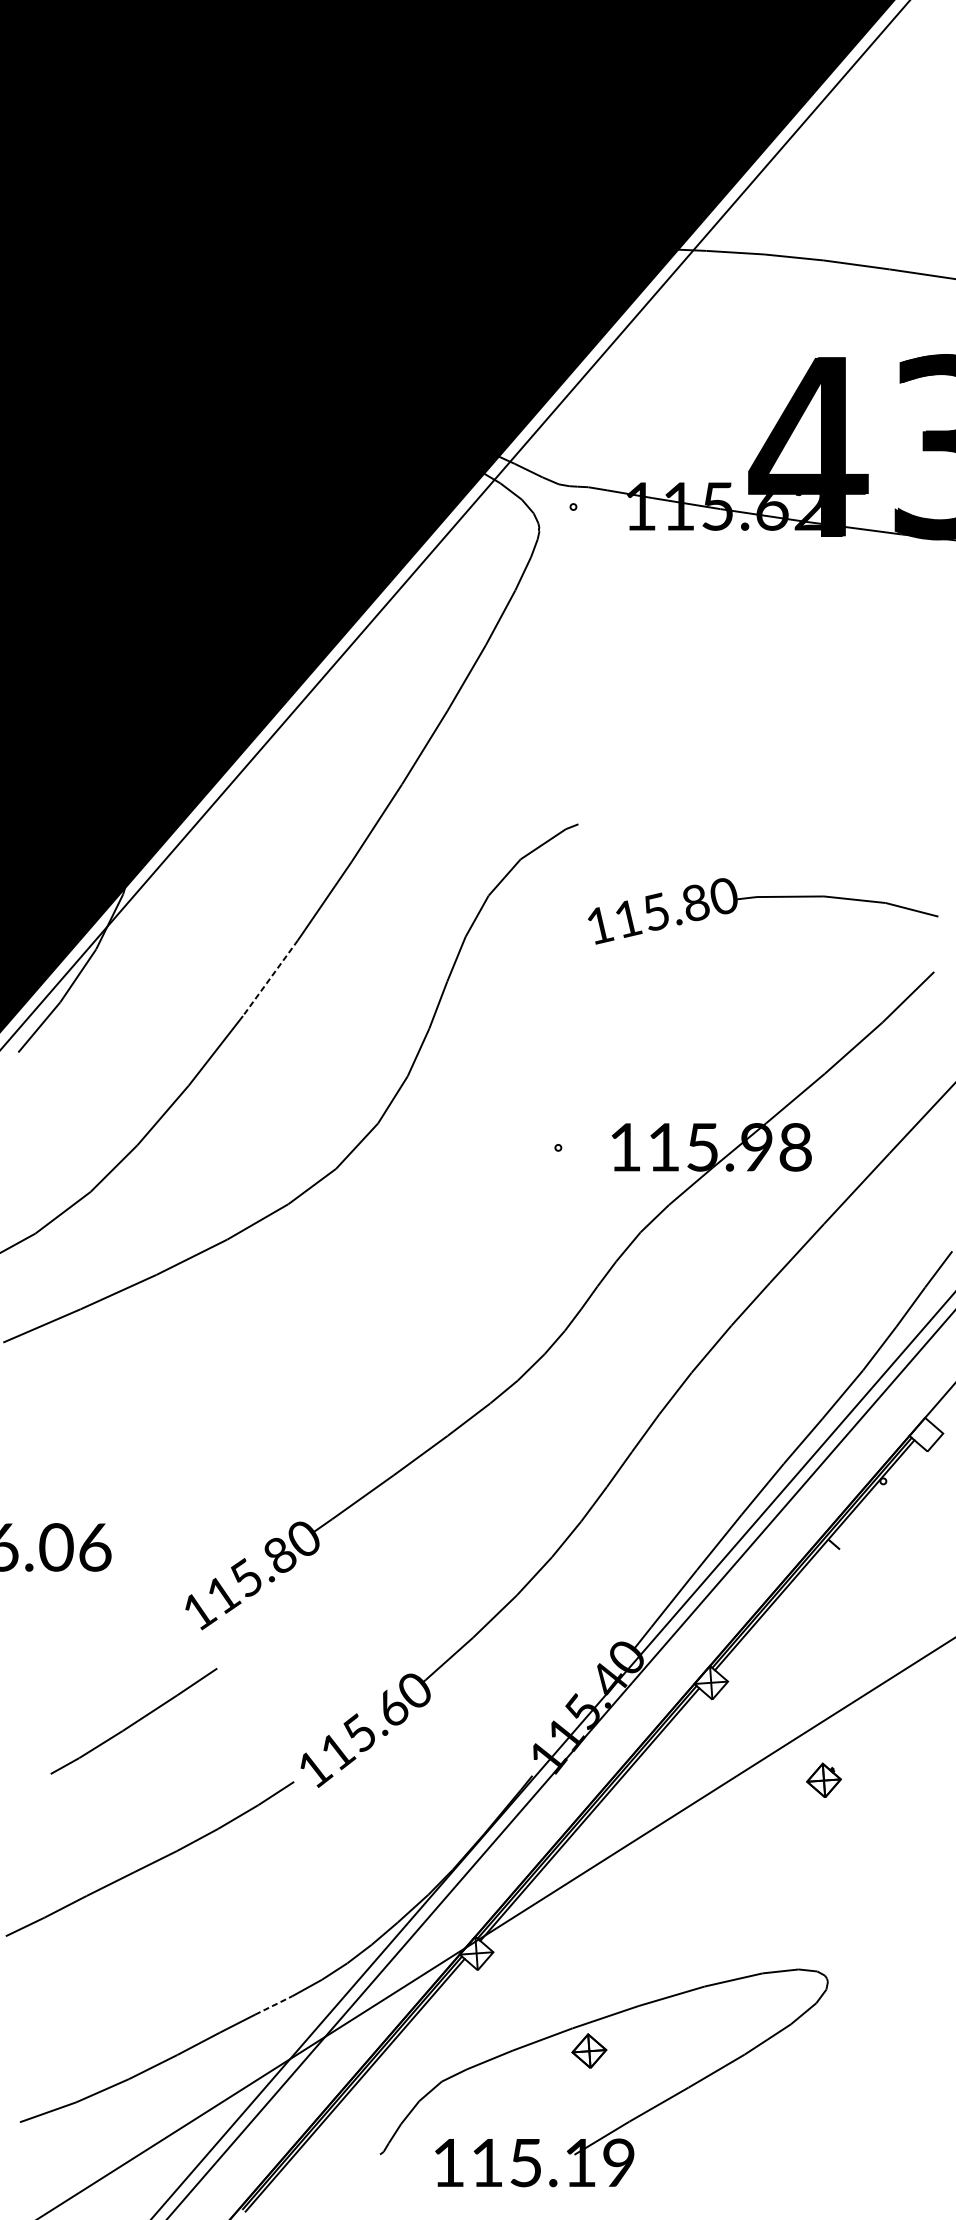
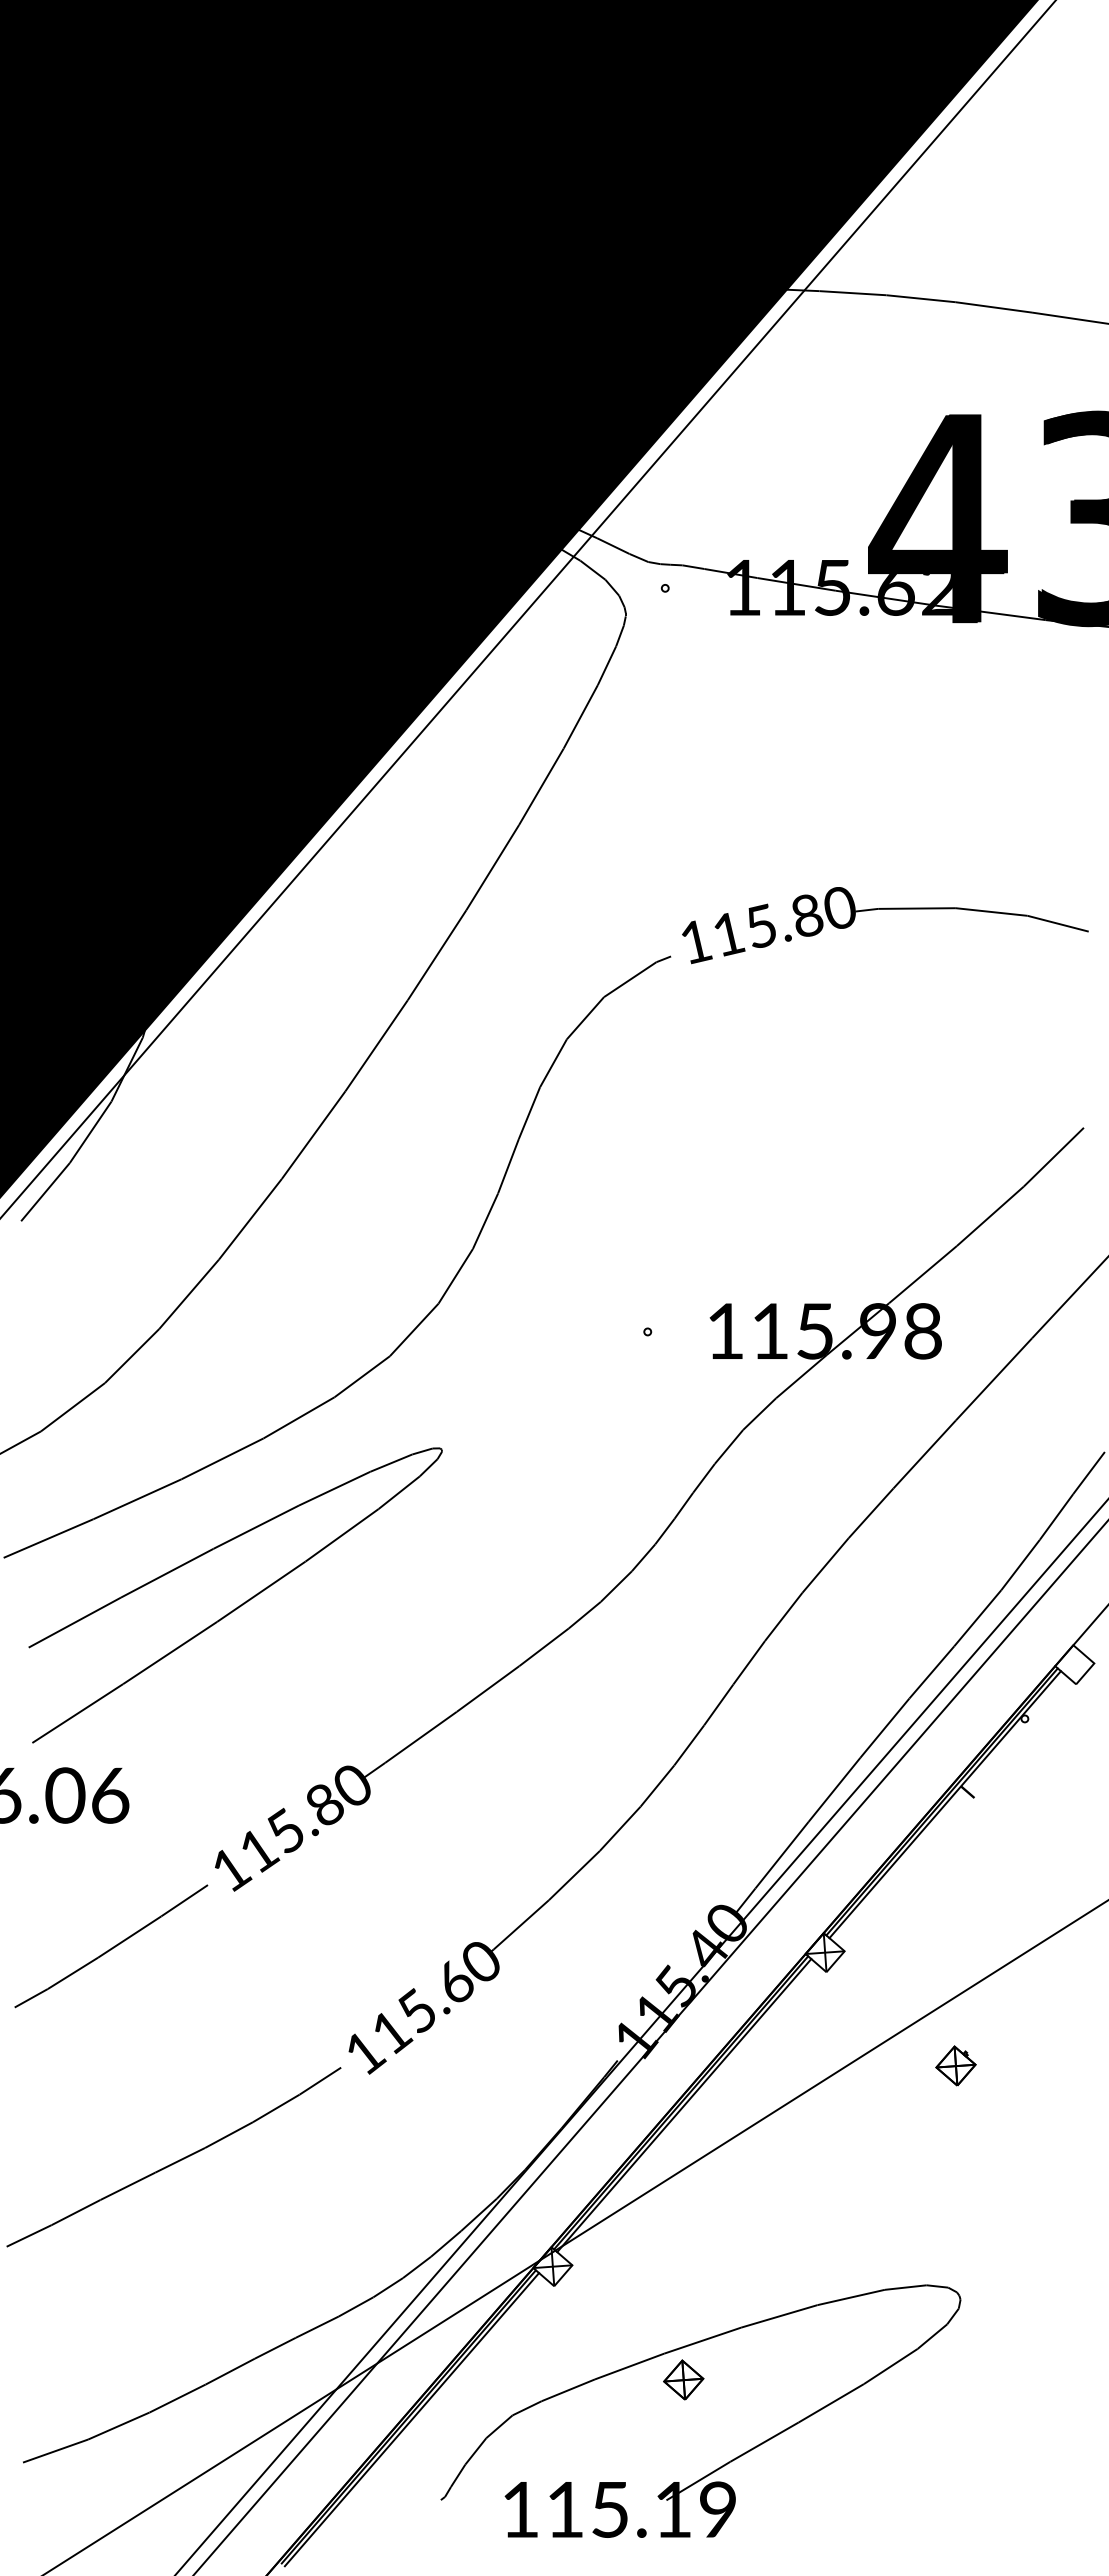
part: (763, 897) -> (885, 909), moved
line: (270, 978) -> (313, 1135), dashed -> solid
part: (207, 1382) -> (240, 1604), added
part: (134, 1721) -> (111, 1946), moved
line: (273, 2005) -> (317, 2327), dashed -> solid

